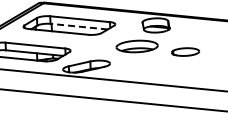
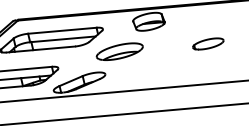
line: (79, 26) -> (63, 39), dashed -> solid
part: (136, 46) -> (119, 51), moved
part: (185, 51) -> (208, 43), moved

